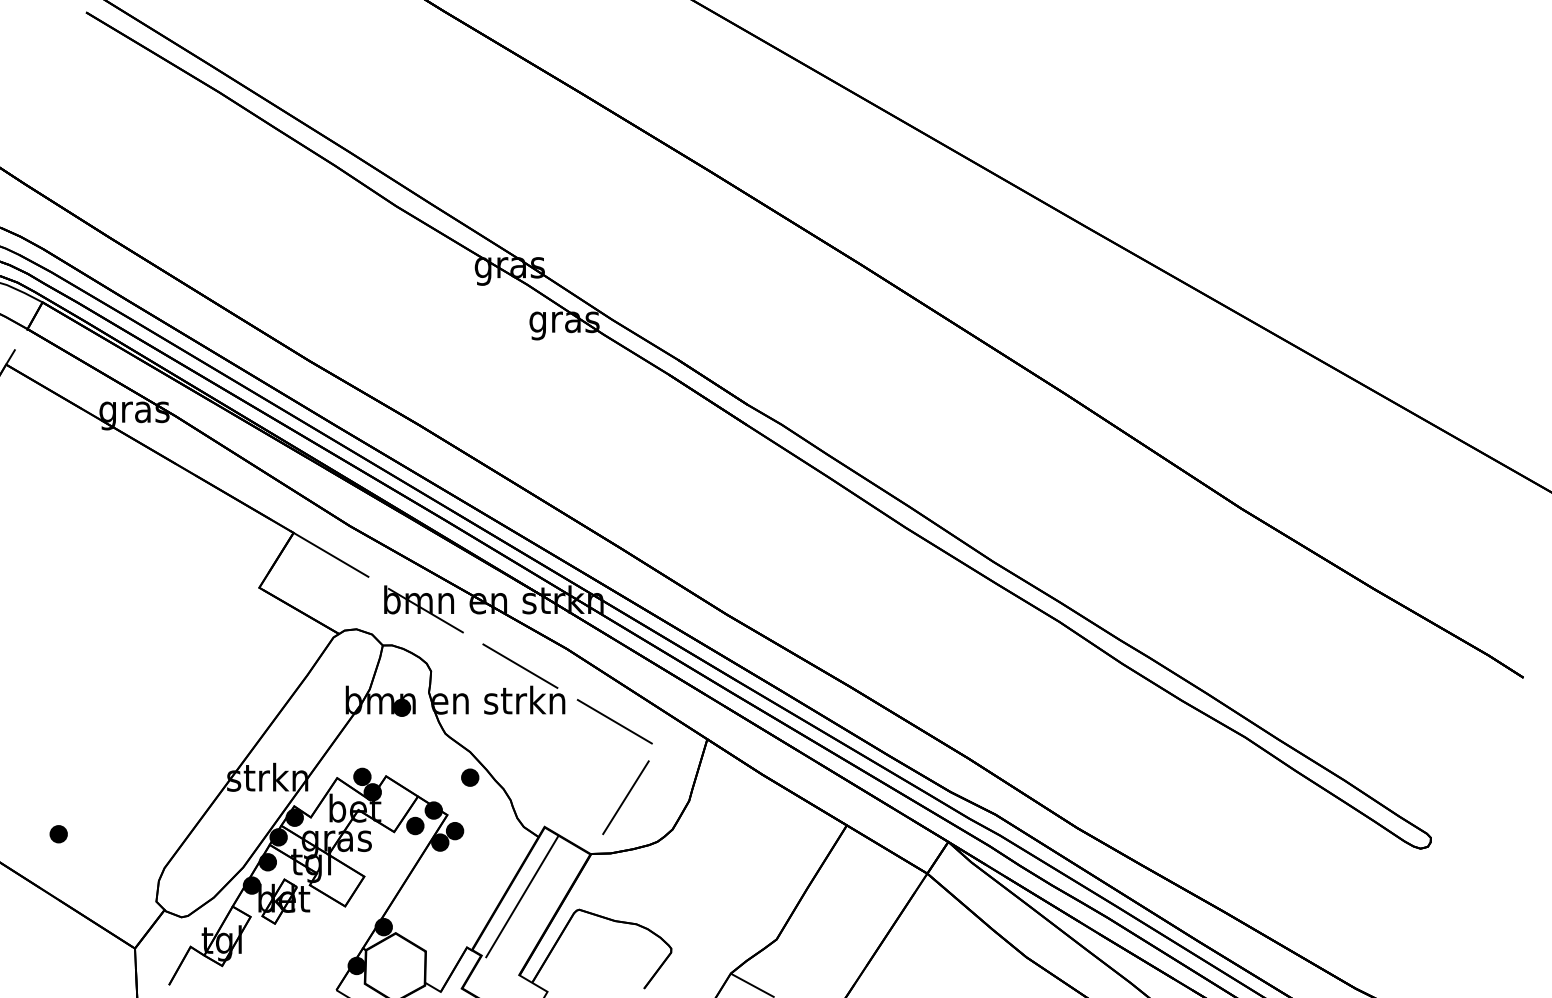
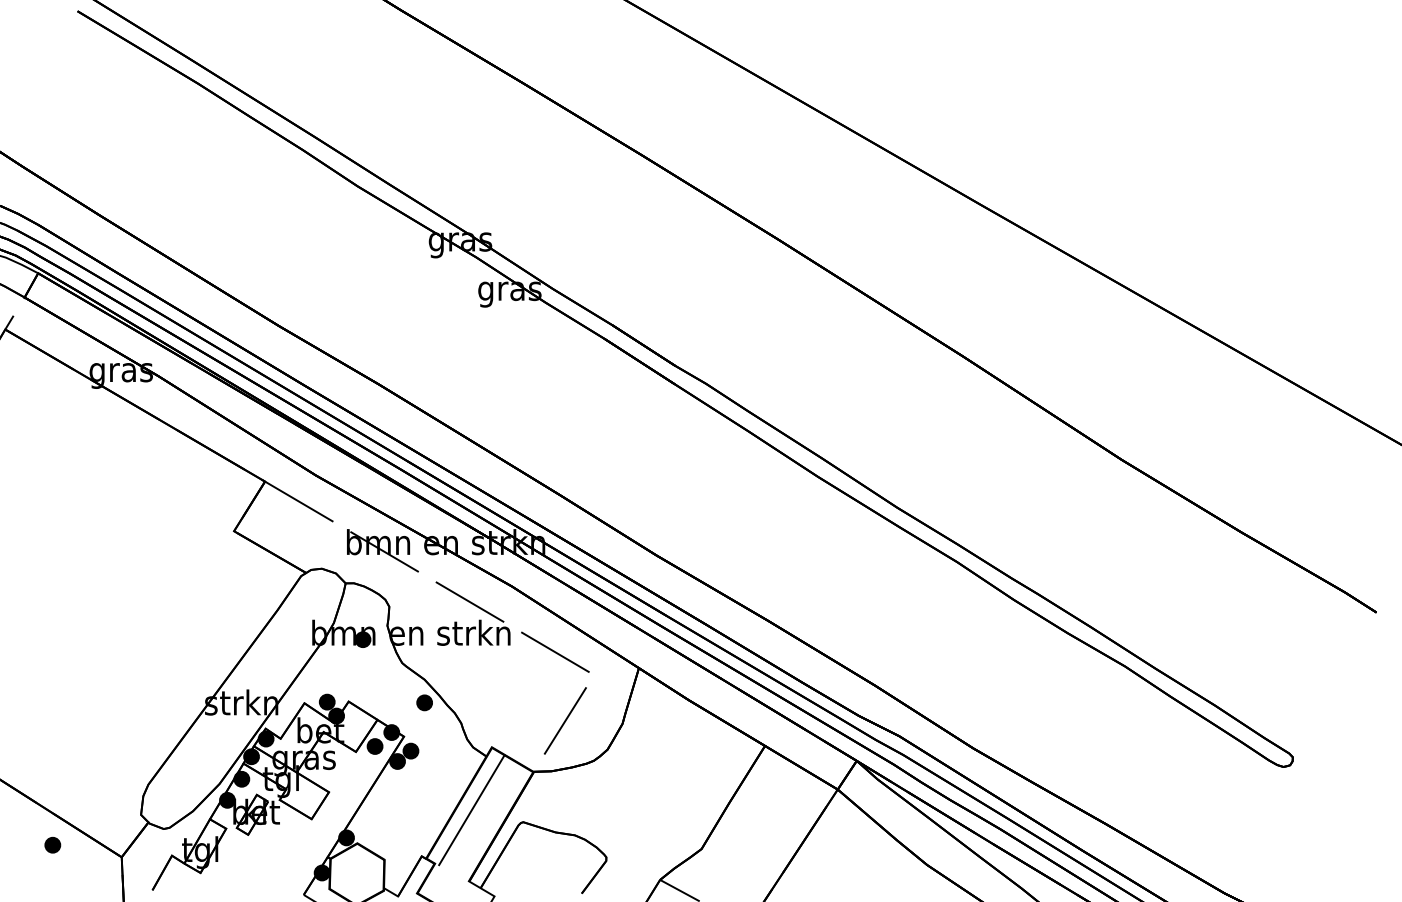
part: (58, 834) -> (52, 845), moved

